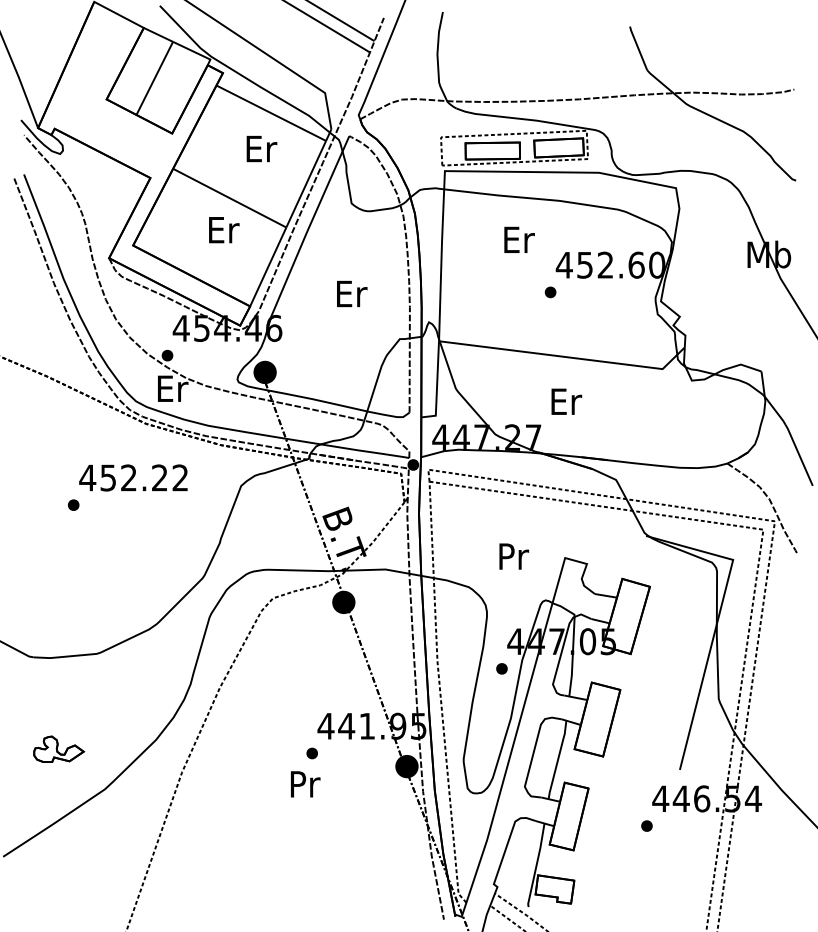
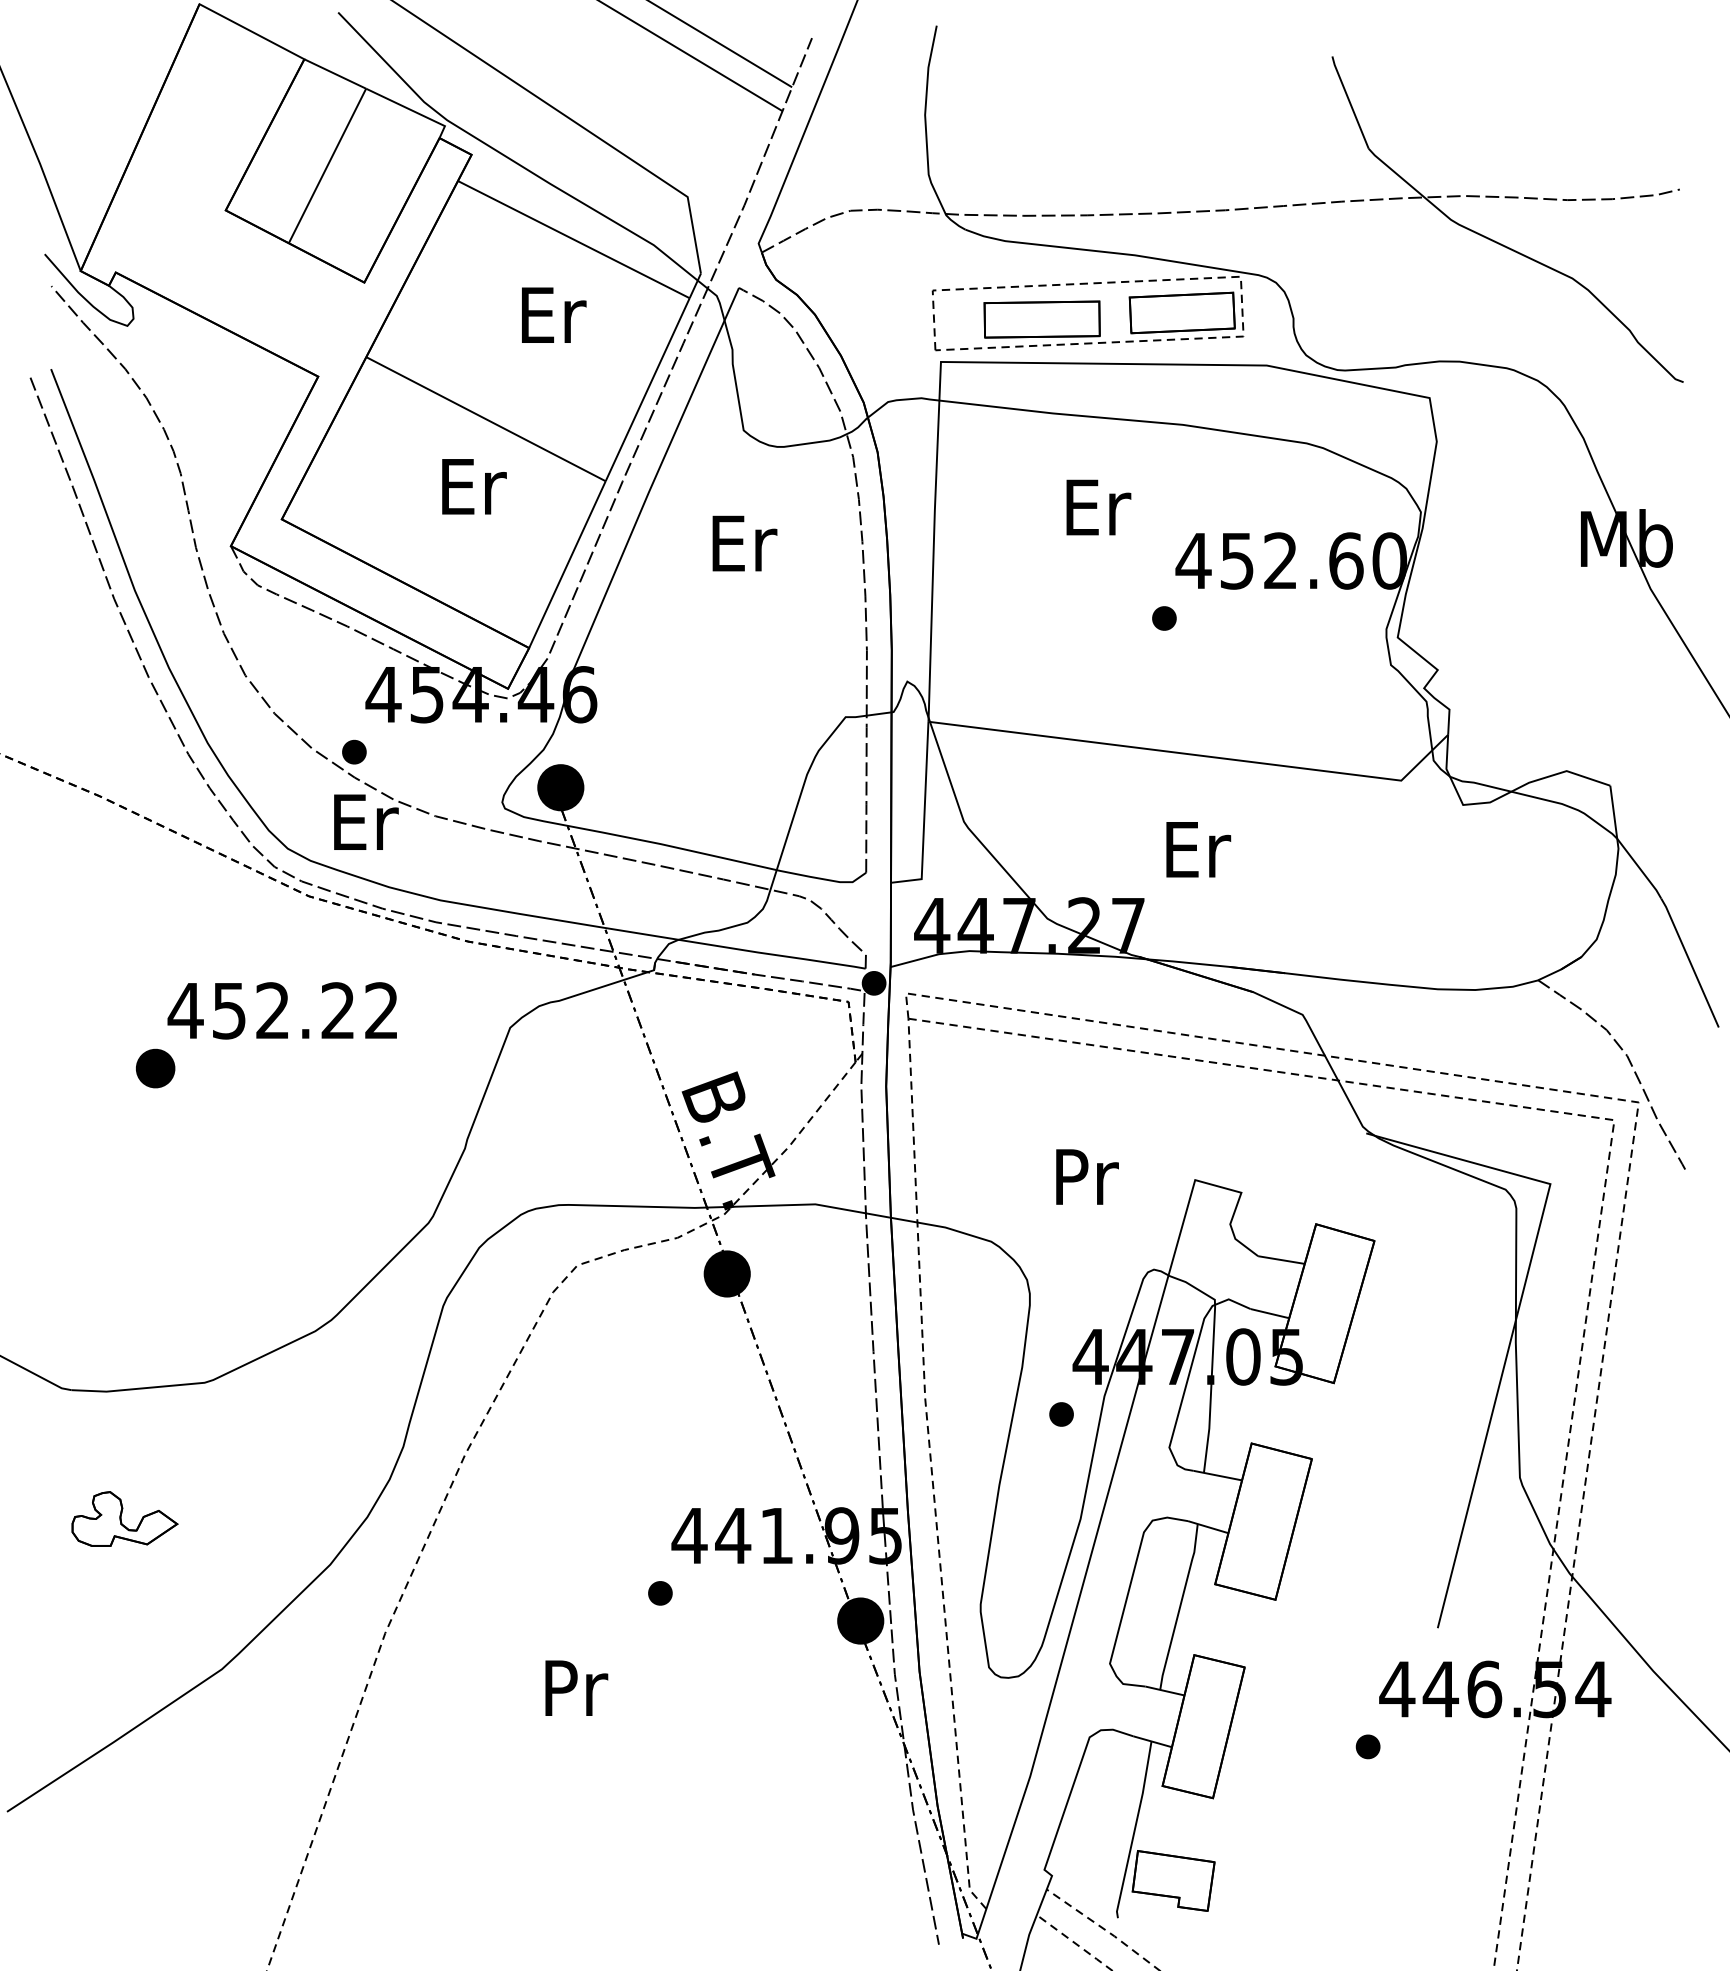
text: (352, 293) -> (745, 542), moved
part: (73, 504) -> (155, 1066), size x1.6
part: (59, 748) -> (126, 1517), moved
text: (305, 784) -> (576, 1688), moved

